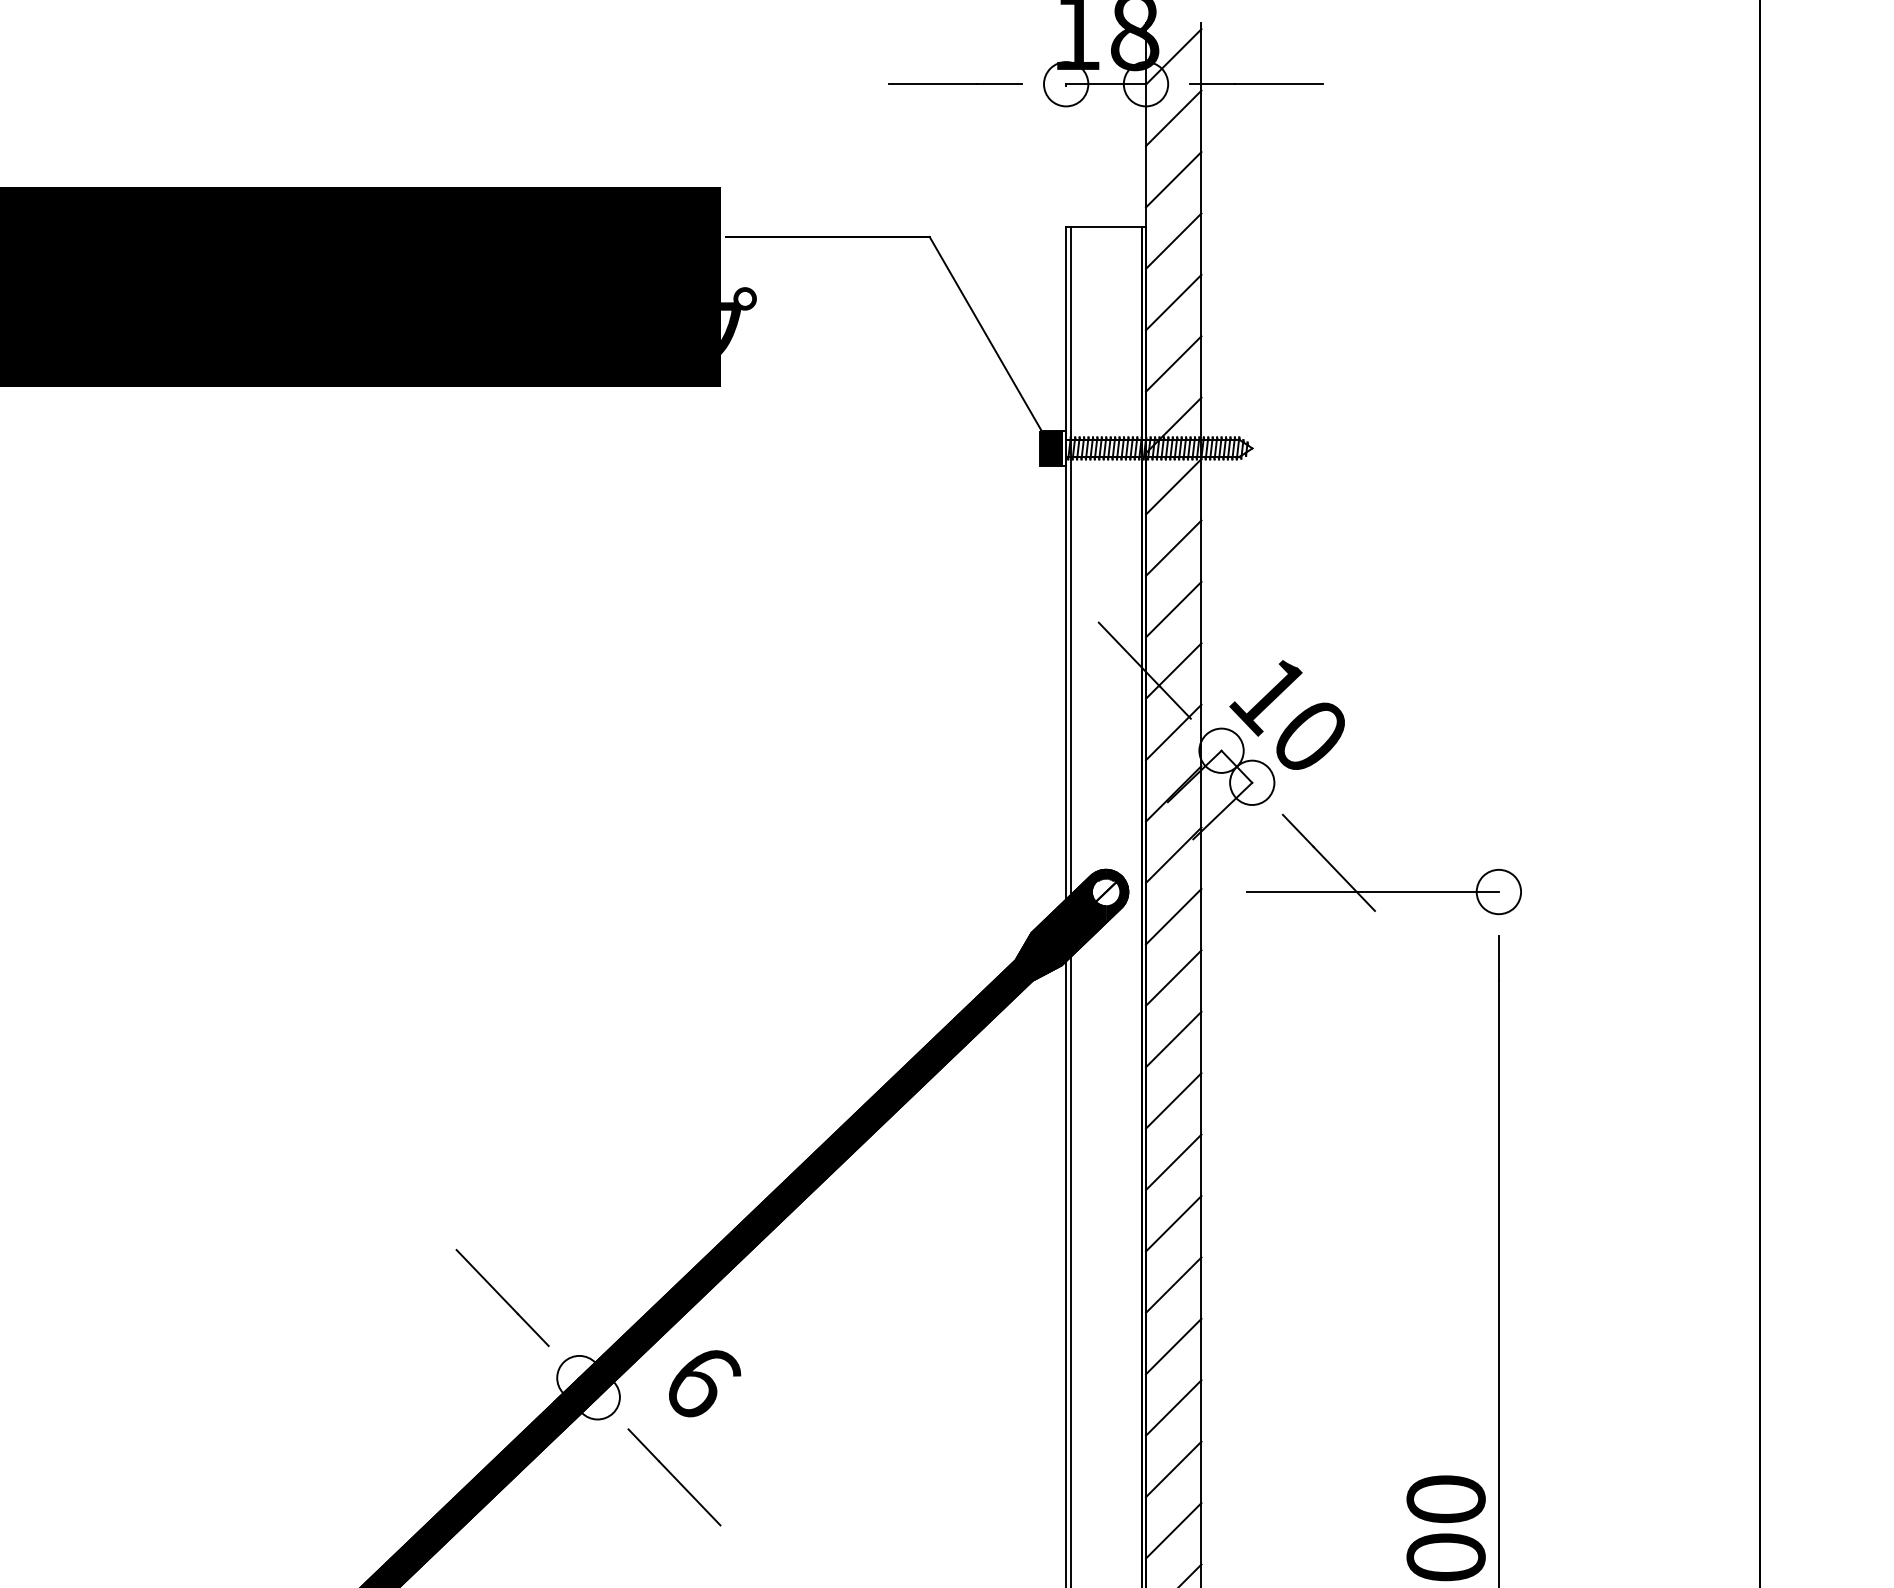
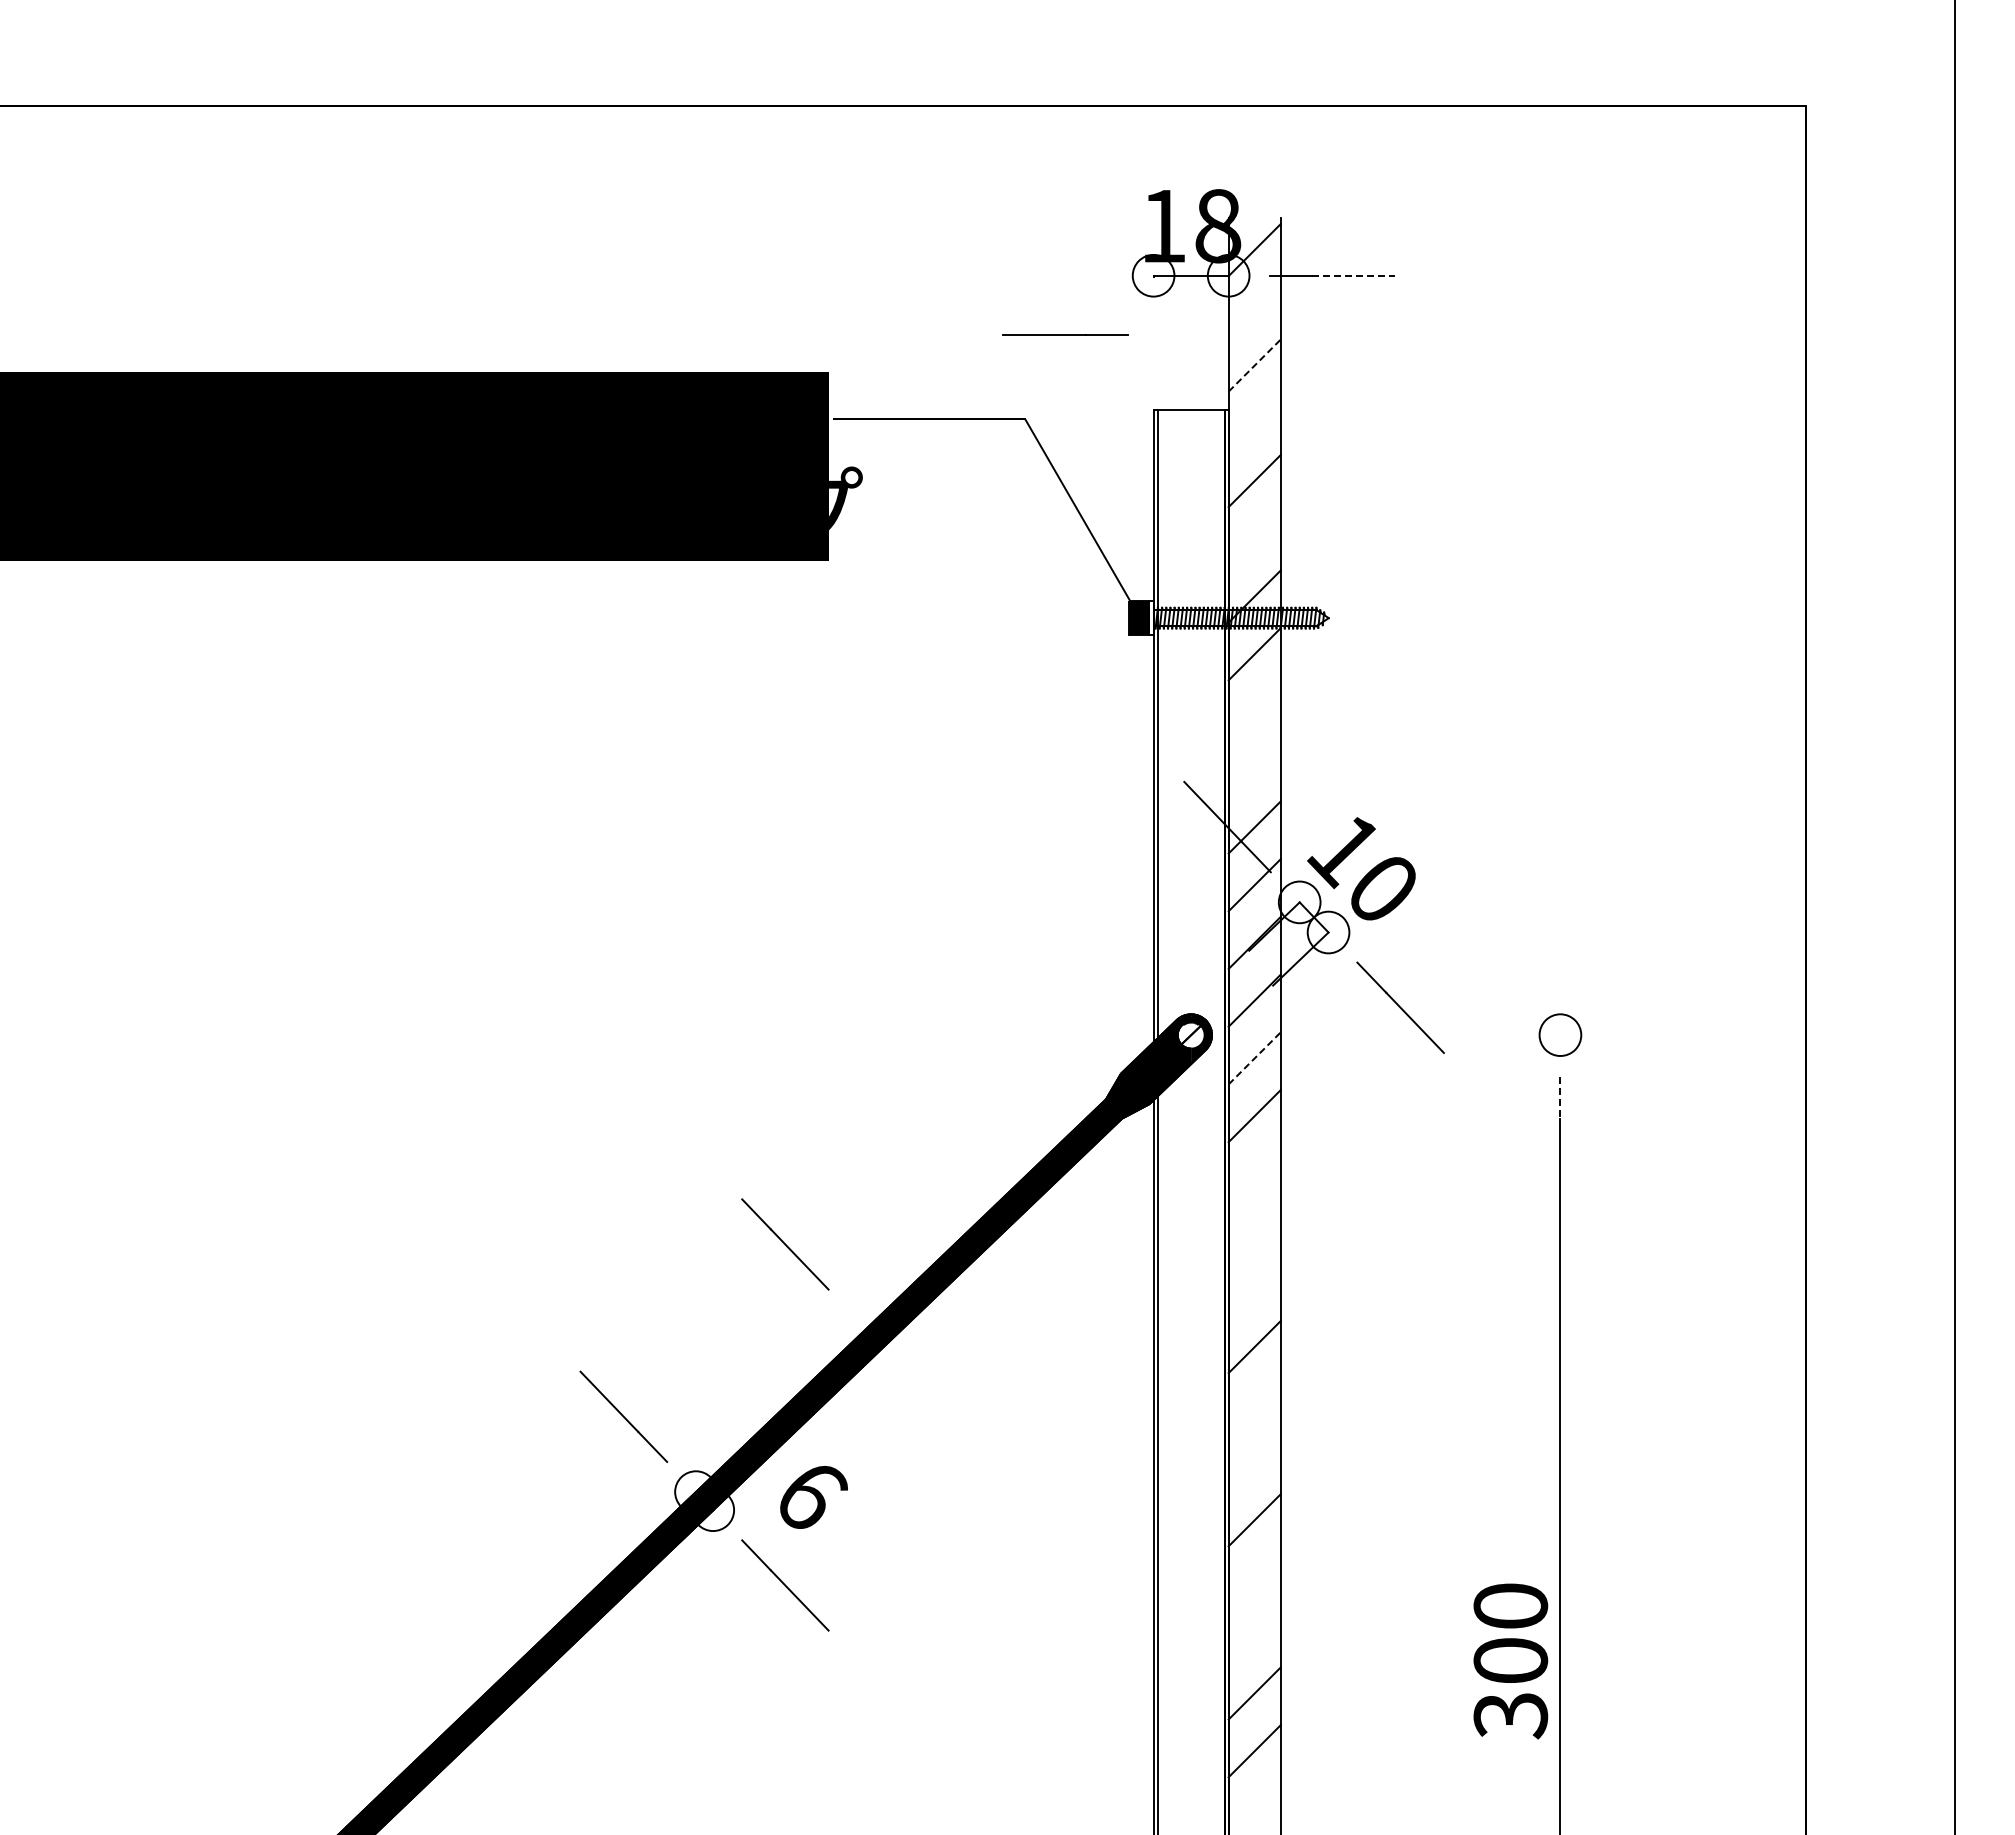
line: (955, 83) -> (1065, 334), moved
line: (1278, 83) -> (1353, 275), solid -> dashed
line: (1173, 117) -> (1254, 307), removed
line: (1173, 179) -> (1254, 365), solid -> dashed
line: (1173, 241) -> (1254, 423), removed
line: (1173, 363) -> (1254, 538), removed
line: (1173, 547) -> (1254, 711), removed
line: (1173, 609) -> (1254, 769), removed
line: (1372, 892) -> (1441, 1035), removed
line: (1173, 916) -> (1254, 1058), solid -> dashed
line: (1498, 958) -> (1560, 1097), solid -> dashed
line: (1173, 1039) -> (1254, 1173), removed
line: (1173, 1100) -> (1254, 1231), removed
line: (674, 1114) -> (785, 1244), added
line: (1173, 1162) -> (1254, 1289), removed
line: (1173, 1284) -> (1254, 1404), removed
line: (1173, 1346) -> (1254, 1462), removed
line: (1173, 1468) -> (1254, 1577), removed
line: (1173, 1530) -> (1254, 1635), removed

